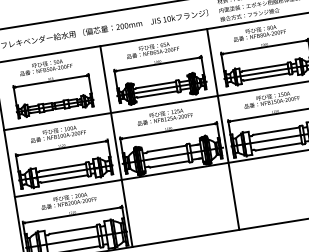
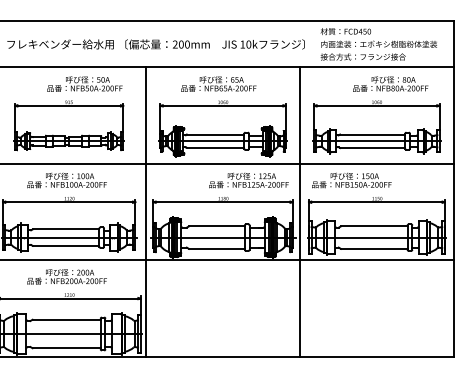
text: (259, 32) -> (390, 83), moved
text: (45, 66) -> (84, 83), moved
text: (271, 99) -> (351, 180), moved
text: (164, 116) -> (248, 180), moved

